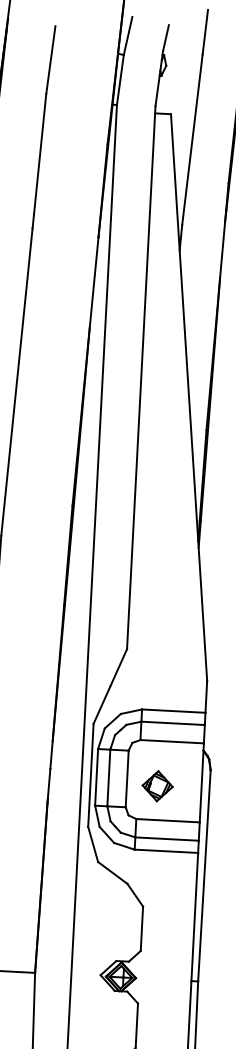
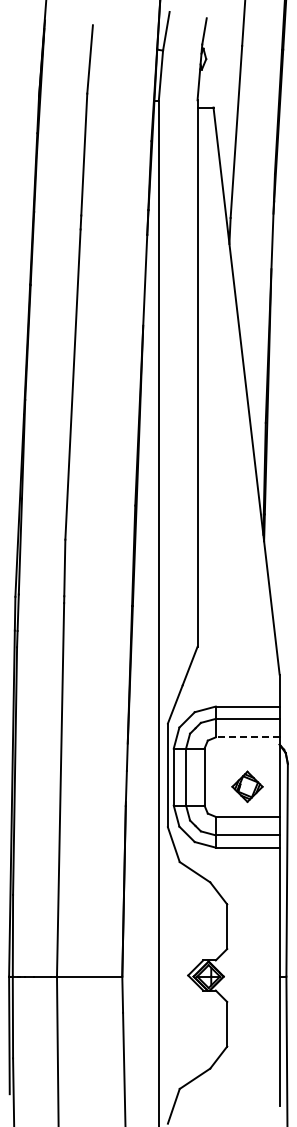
line: (171, 741) -> (247, 737), solid -> dashed
part: (157, 785) -> (247, 786), moved

